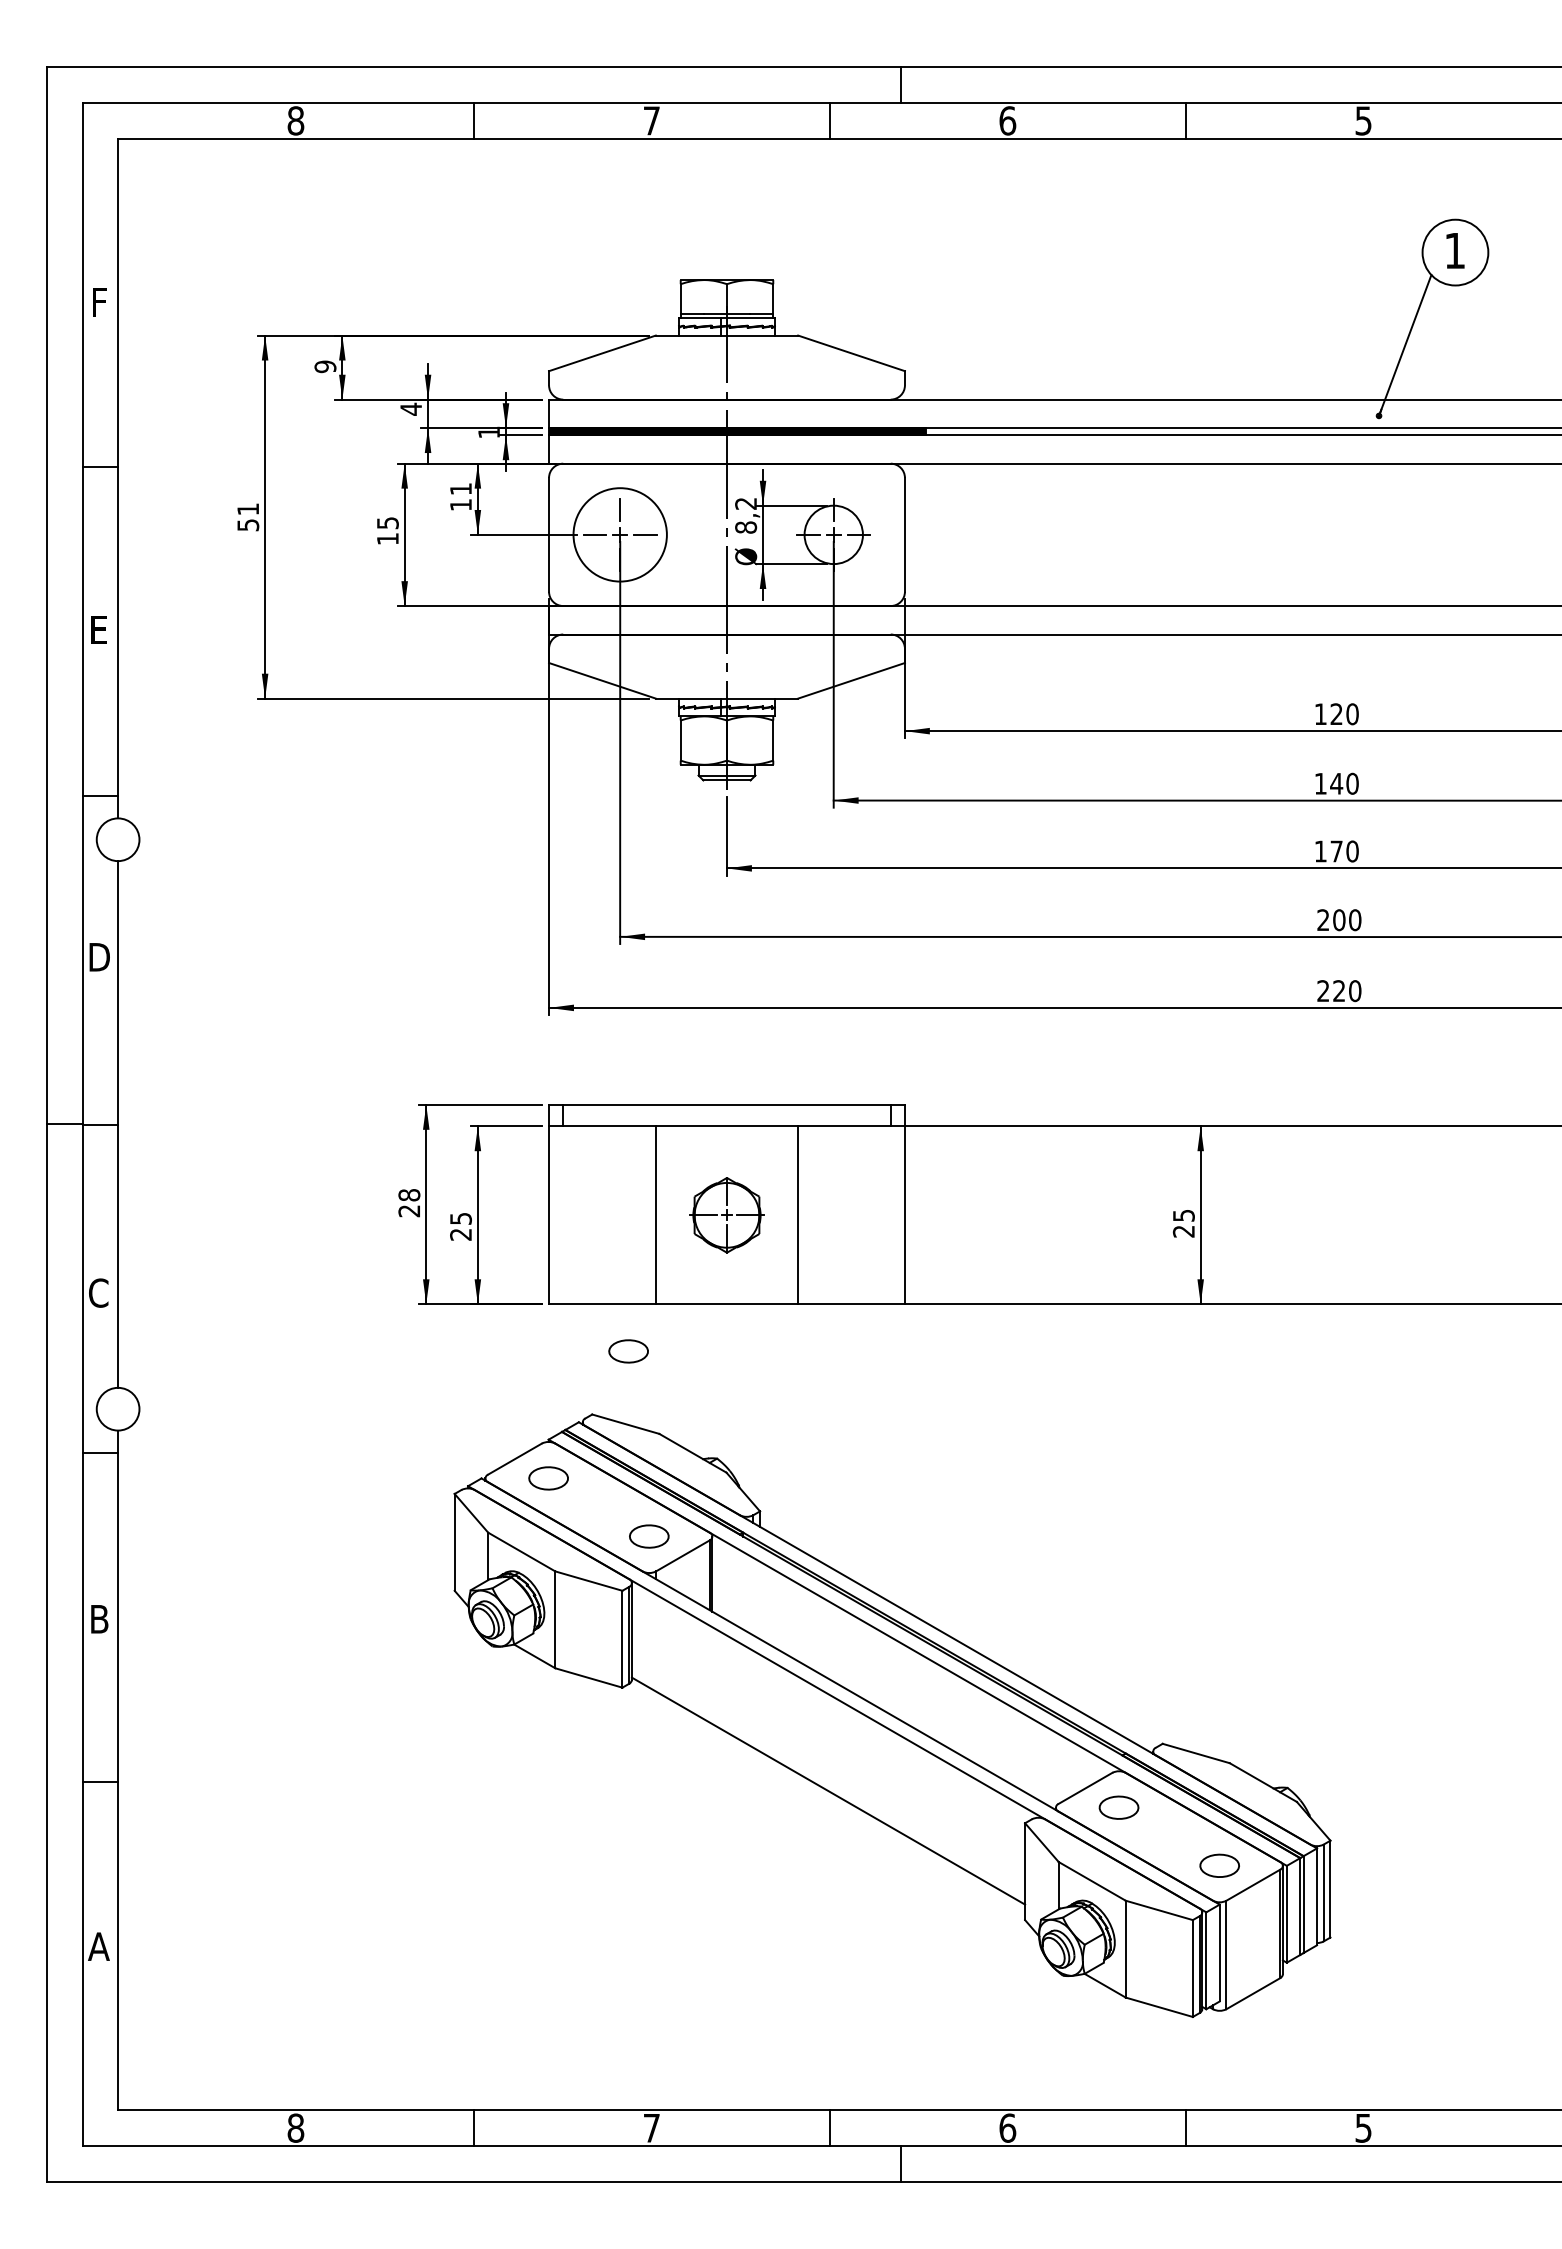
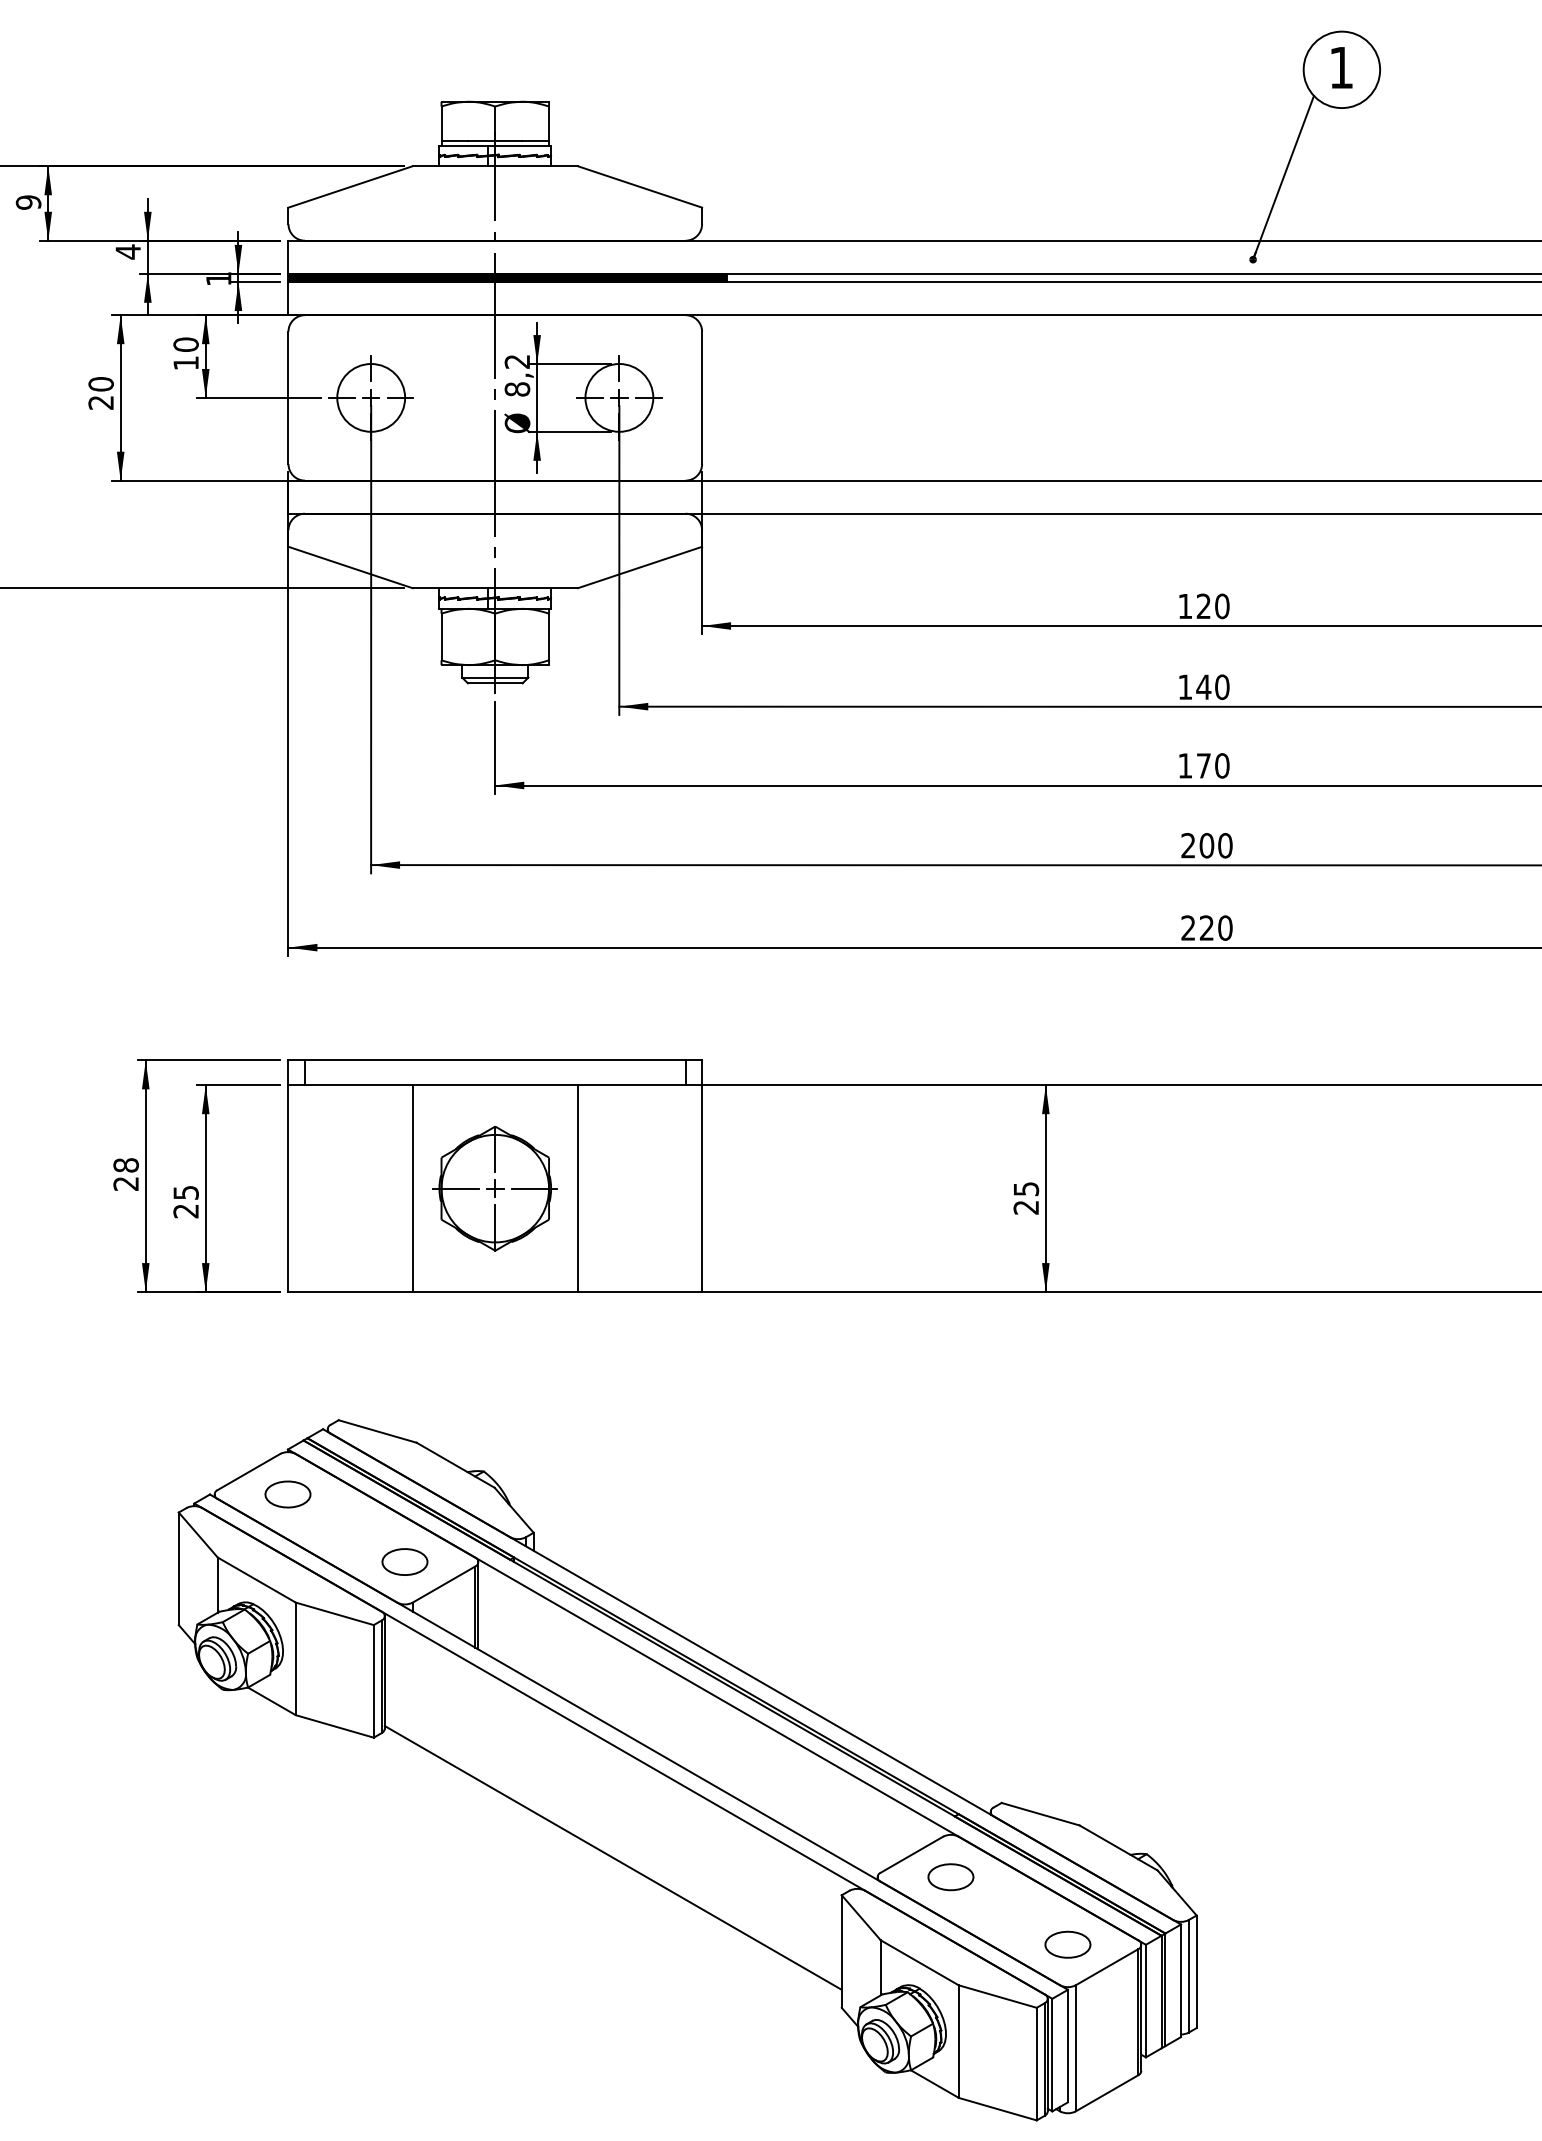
text: (460, 488) -> (185, 344), 11 -> 10
text: (387, 530) -> (100, 392), 15 -> 20
circle: (620, 534) -> (371, 397), size x0.62
part: (726, 1215) -> (494, 1188), size x1.43
part: (628, 1351) -> (380, 1346), removed

